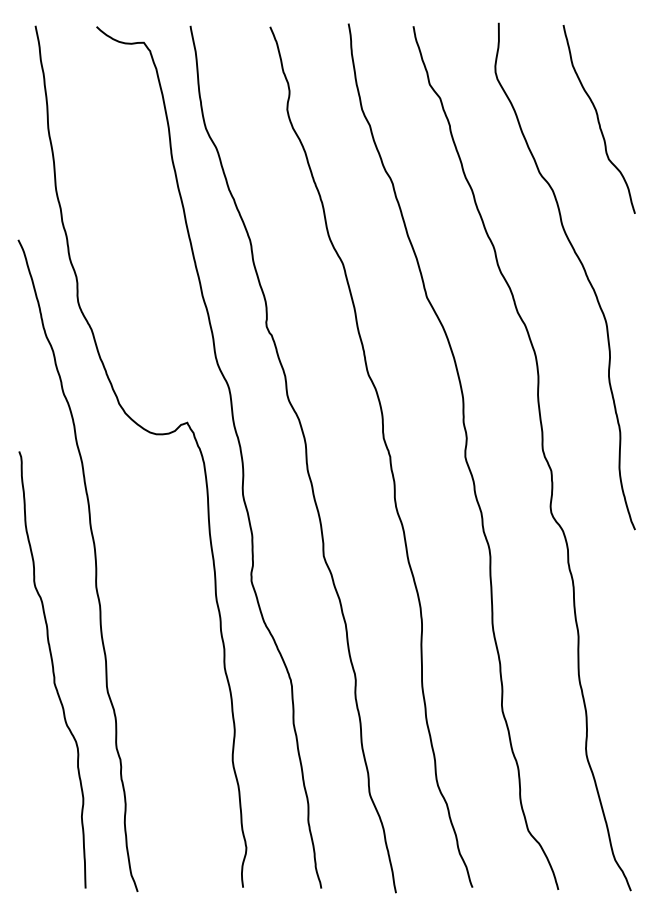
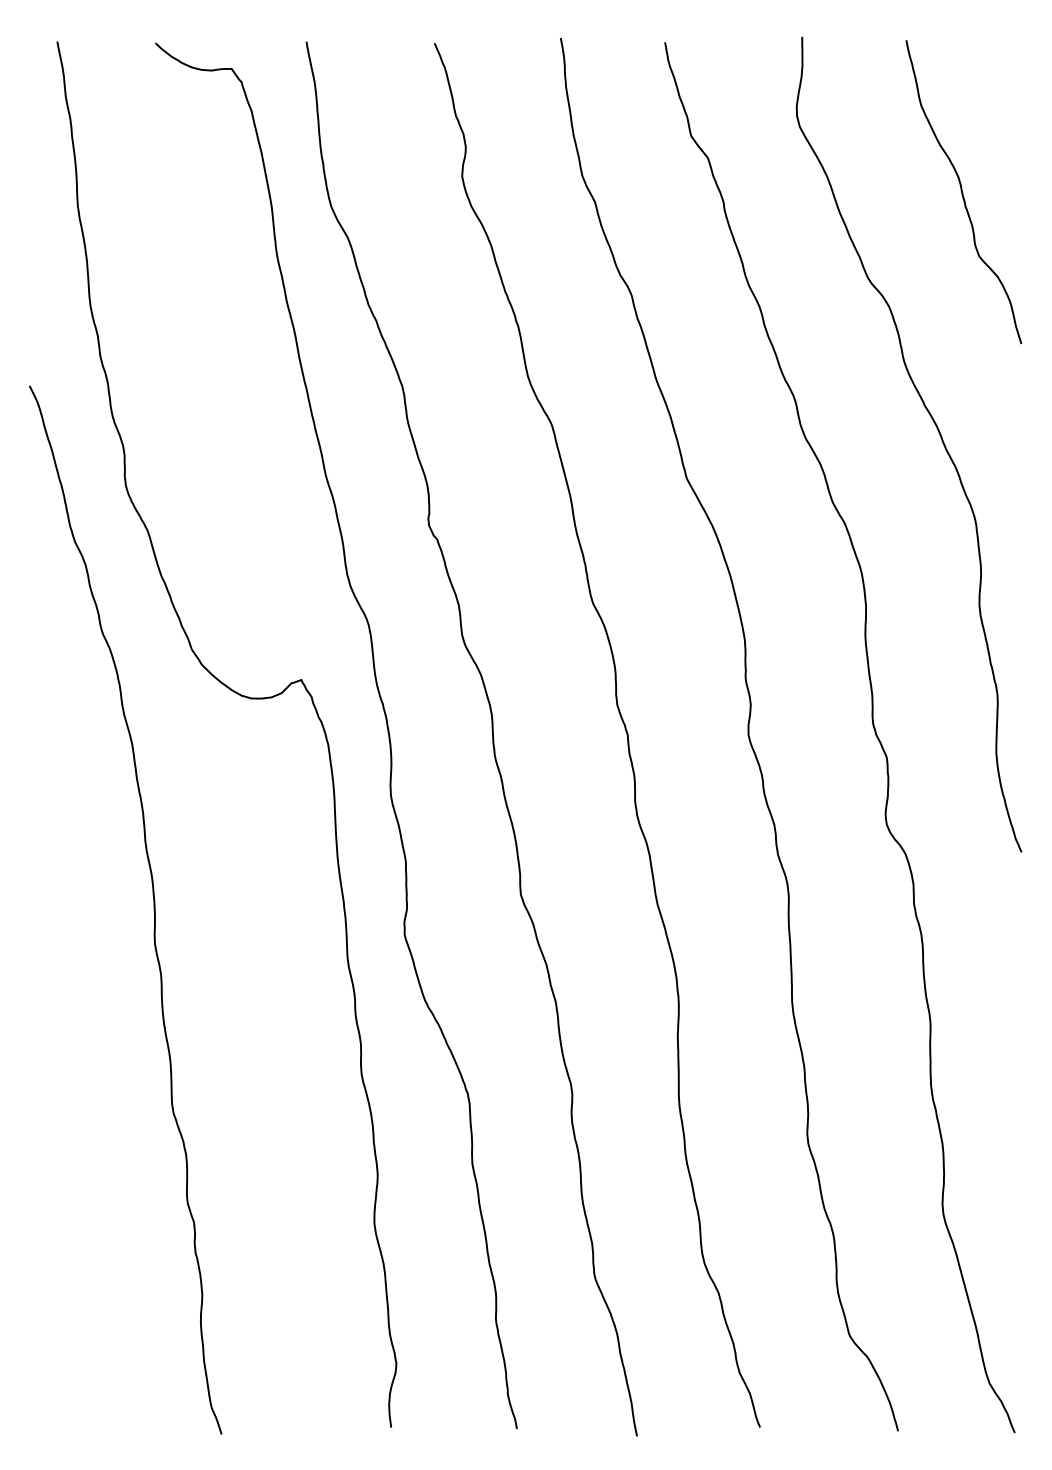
curve: (52, 669) -> (84, 1076), removed

